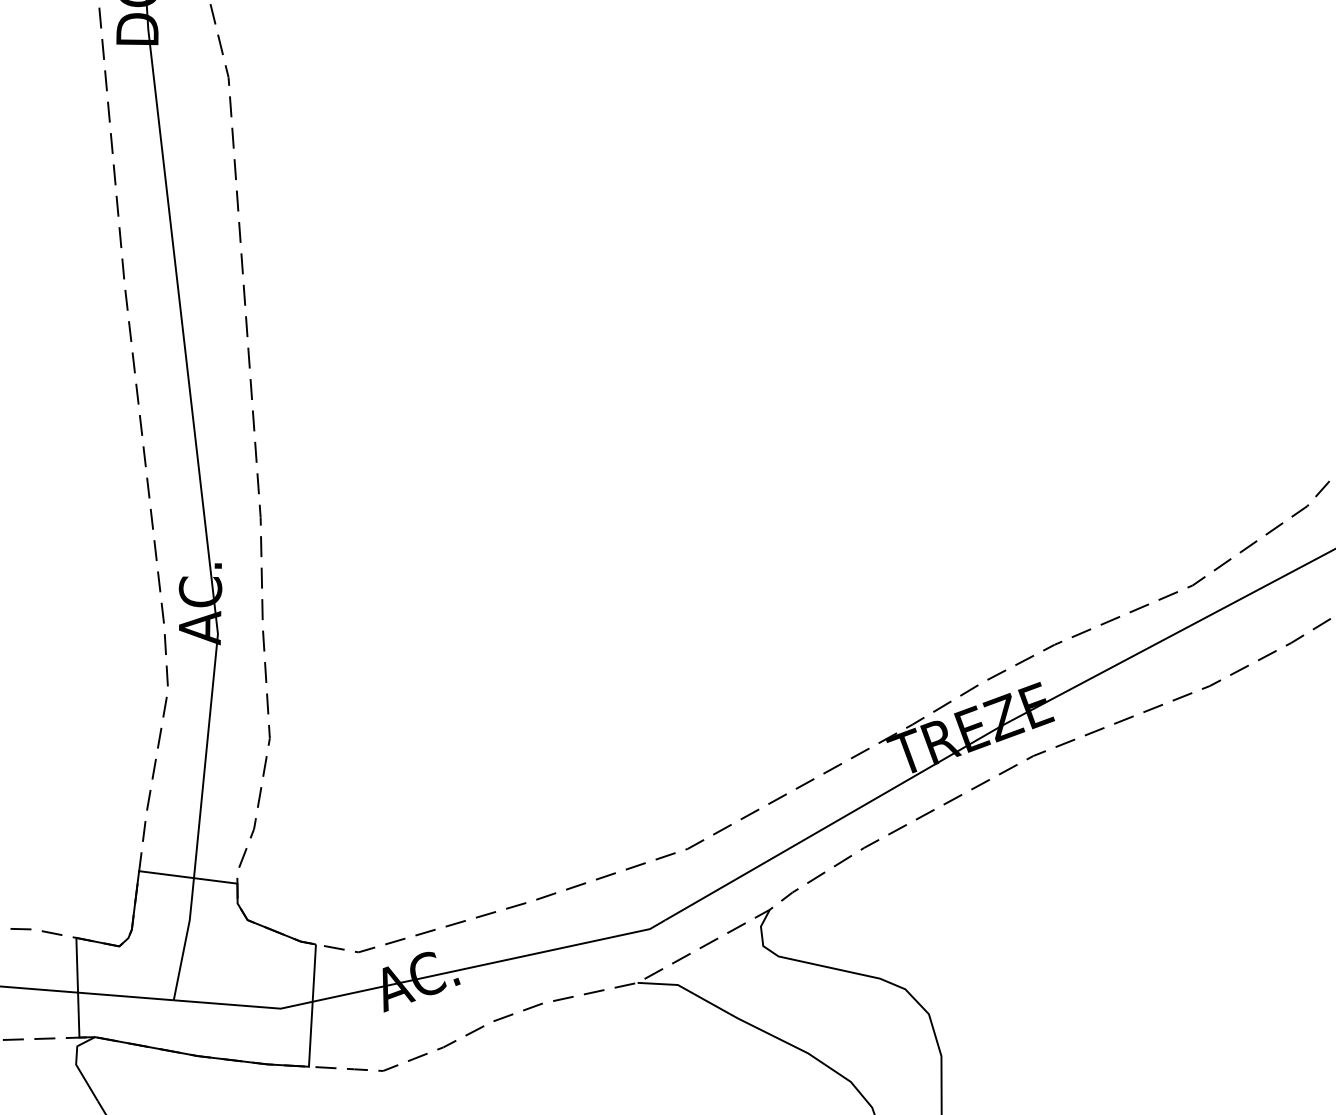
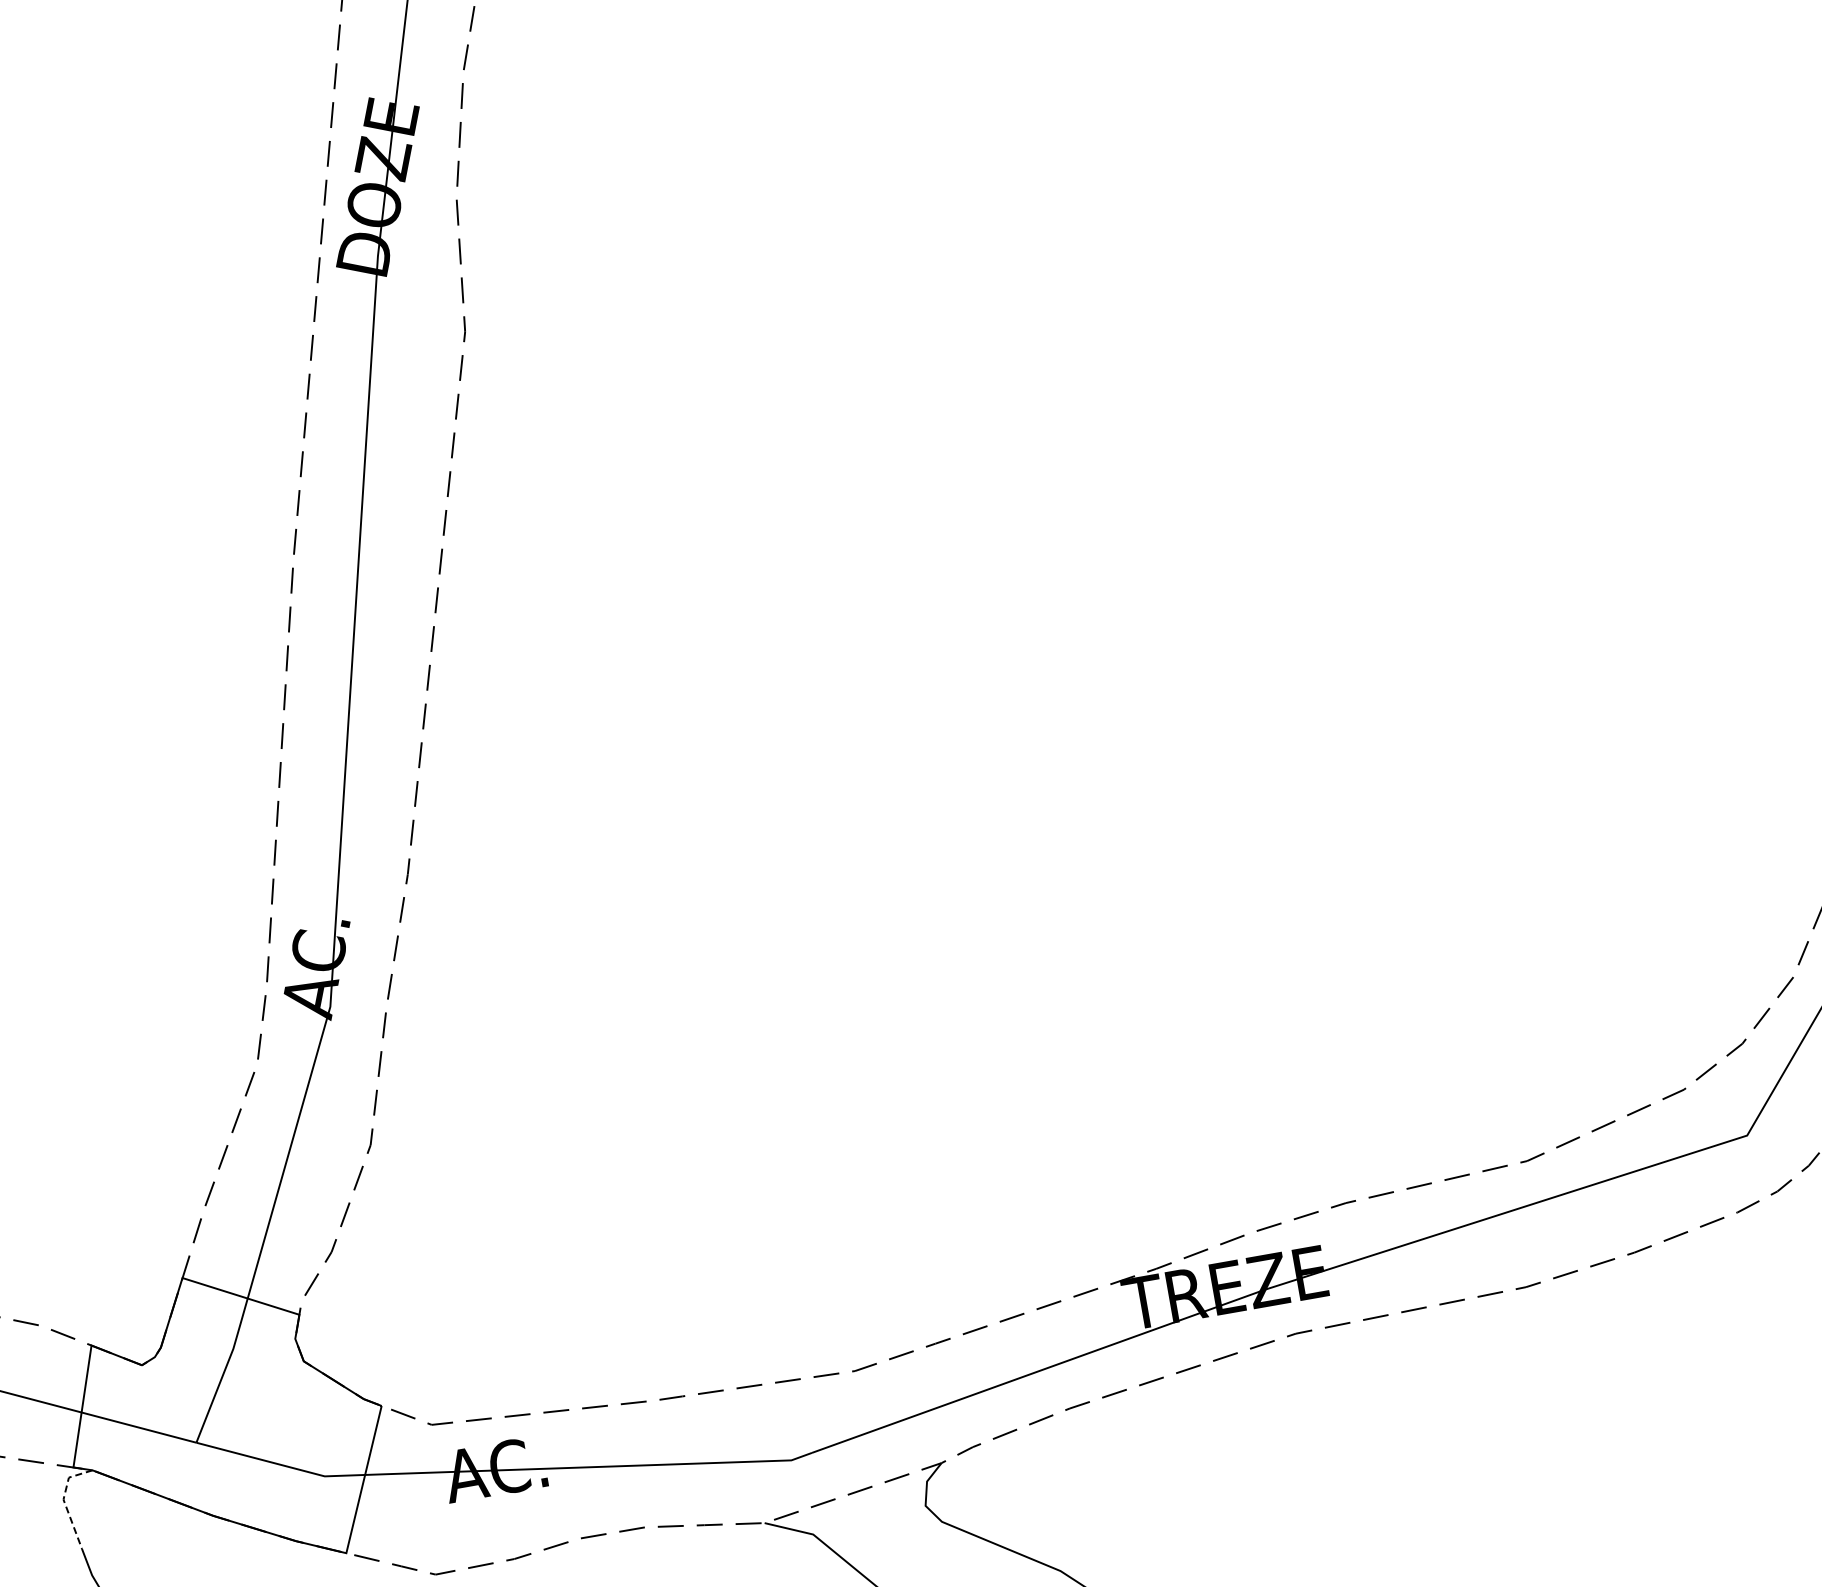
line: (77, 1065) -> (64, 1501), solid -> dashed

